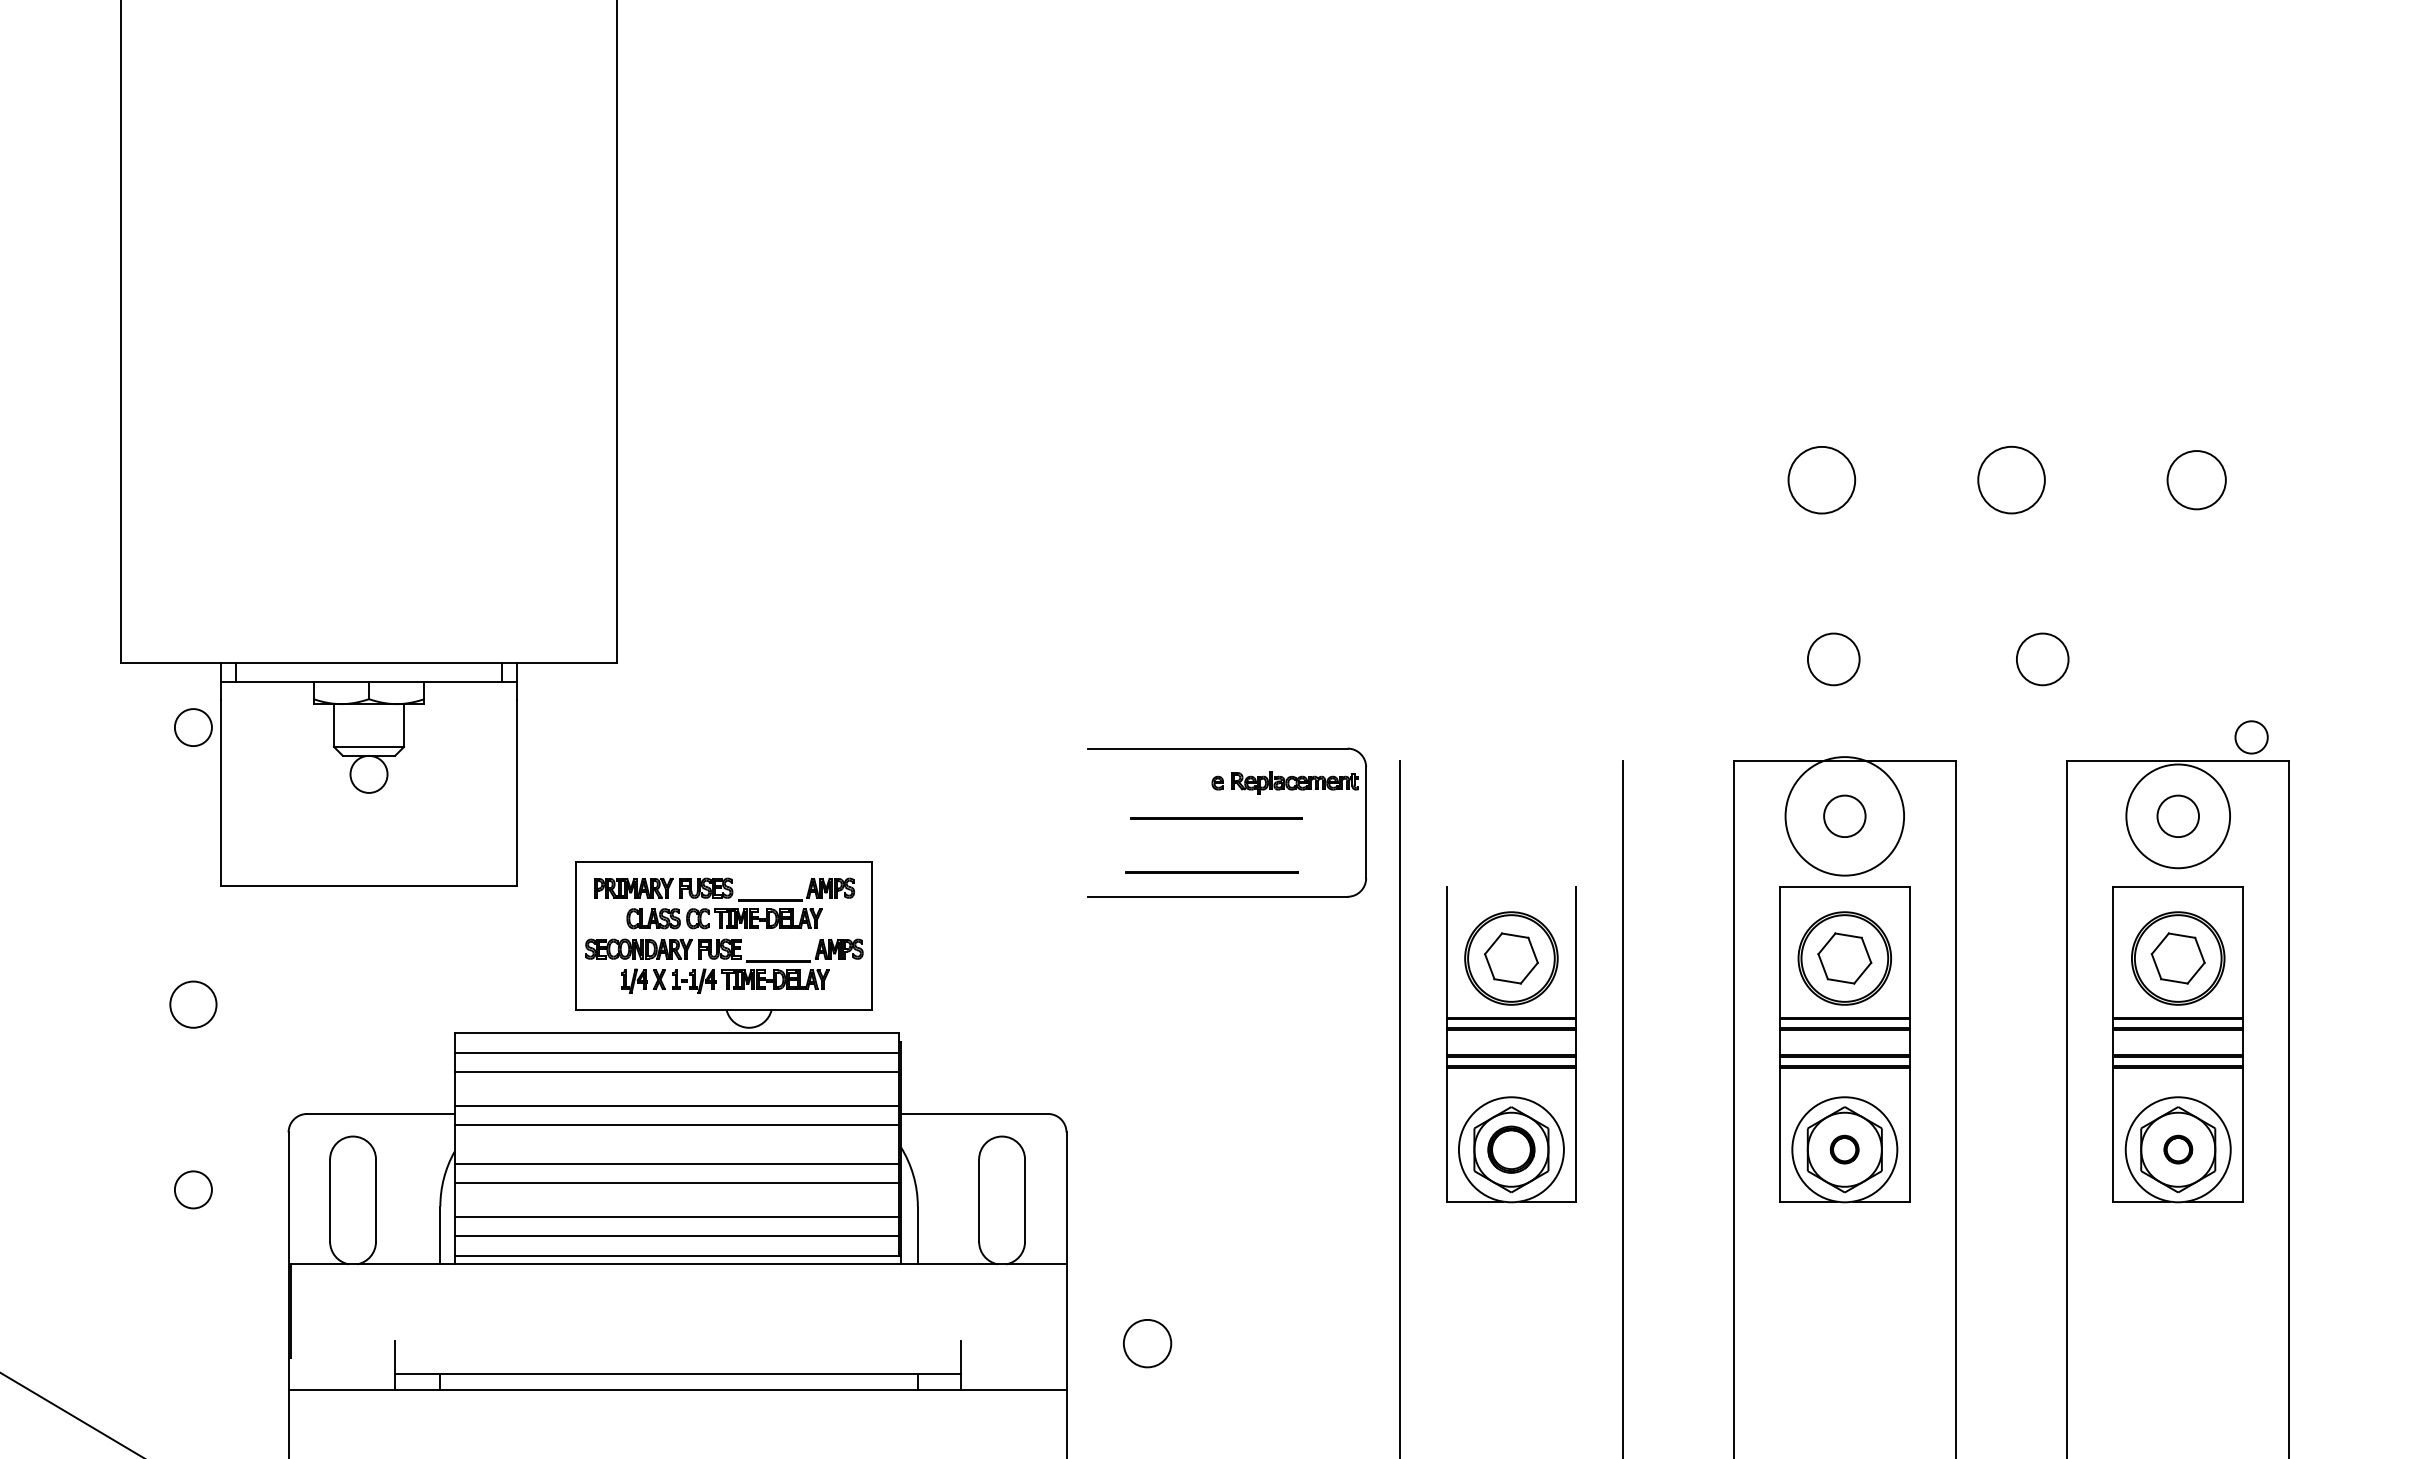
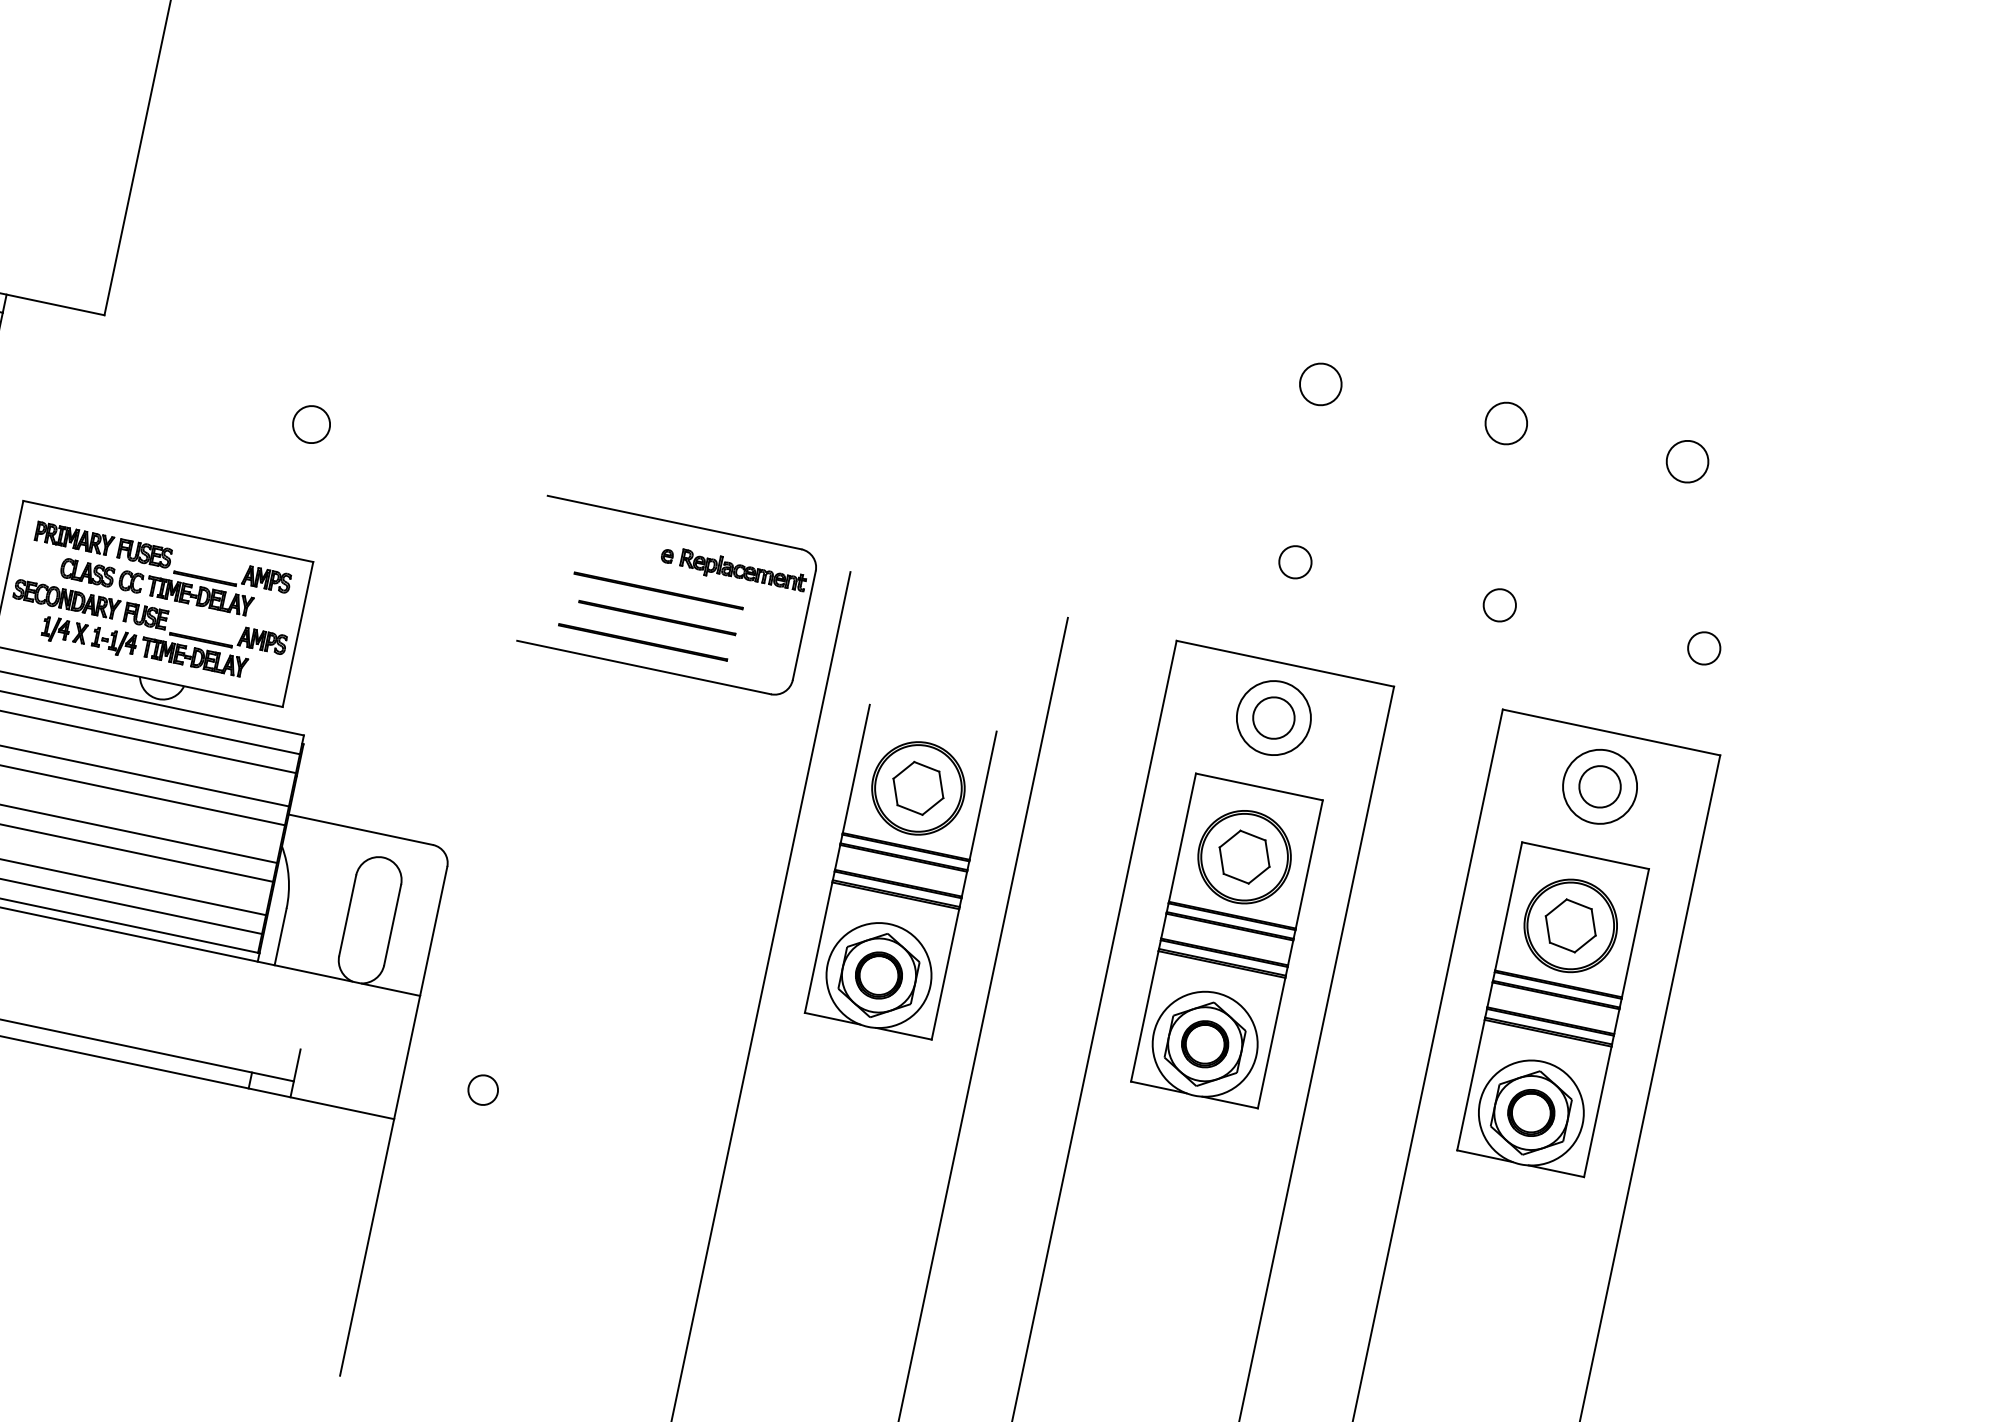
circle: (1821, 479) -> (1320, 383), size x0.62
circle: (2011, 479) -> (1506, 422), size x0.62
circle: (2196, 479) -> (1687, 461), size x0.71
circle: (1833, 659) -> (1295, 562), size x0.62
circle: (2042, 659) -> (1499, 605), size x0.62
circle: (842, 727) -> (311, 424), added
circle: (2251, 737) -> (1704, 648), moved
circle: (1844, 816) -> (1273, 718), size x0.62
circle: (2178, 816) -> (1600, 787), size x0.71
line: (1220, 845) -> (657, 617), added
part: (1844, 1149) -> (1204, 1043), size x1.67
part: (2178, 1149) -> (1531, 1112), size x1.67
circle: (1147, 1343) -> (483, 1090), size x0.62

